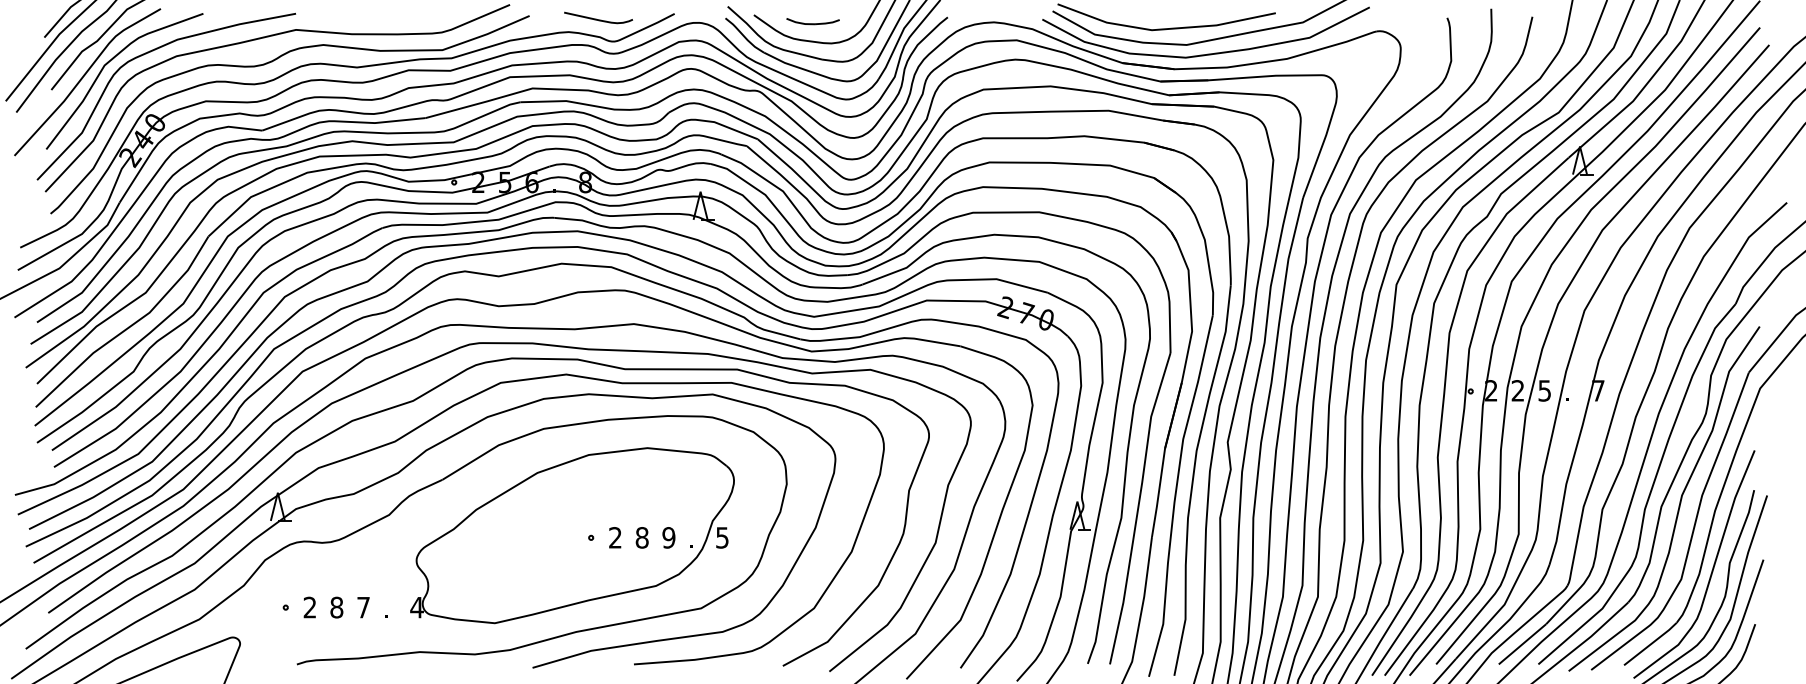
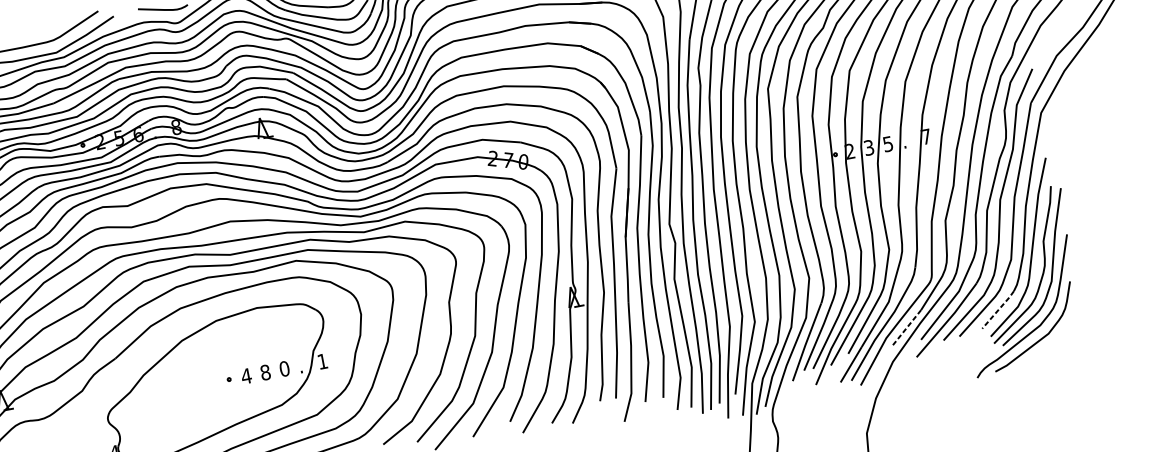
text: (1517, 390) -> (868, 147), 2 -> 3
text: (615, 537) -> (246, 376), 2 -> 4
text: (668, 537) -> (284, 368), 9 -> 0
text: (722, 537) -> (322, 361), 5 -> 1
line: (1651, 643) -> (998, 309), solid -> dashed
line: (1522, 644) -> (907, 327), solid -> dashed

